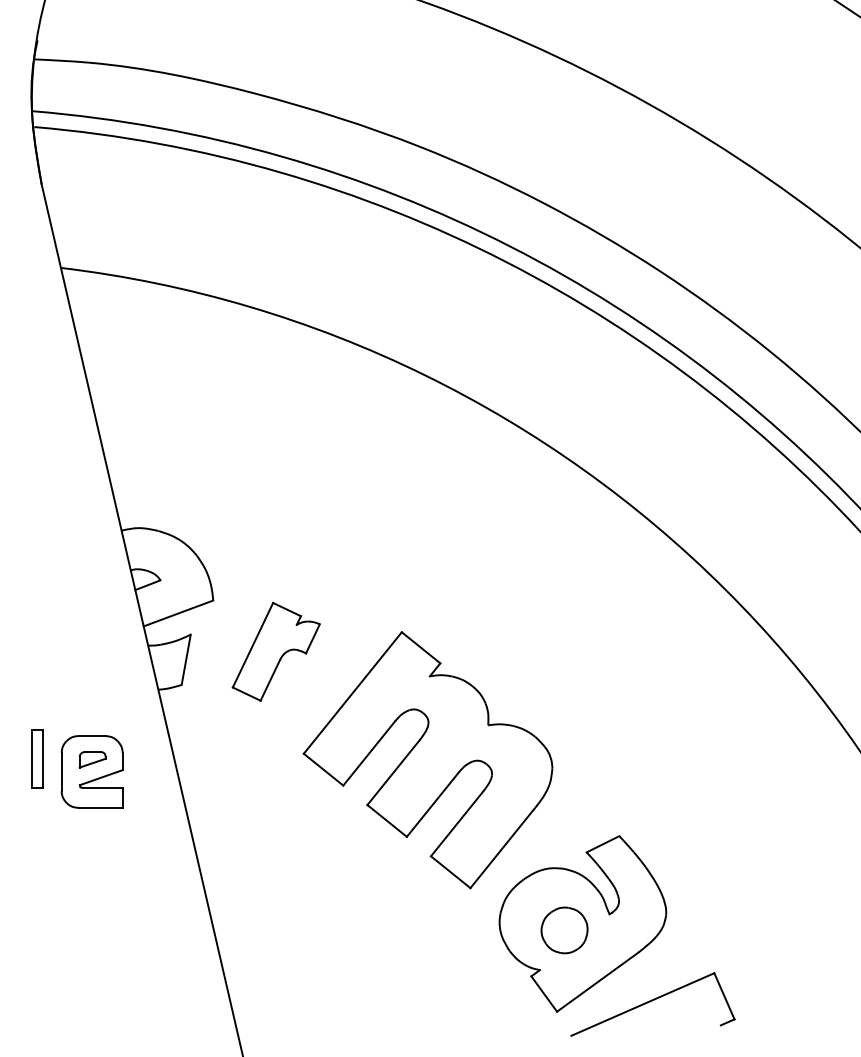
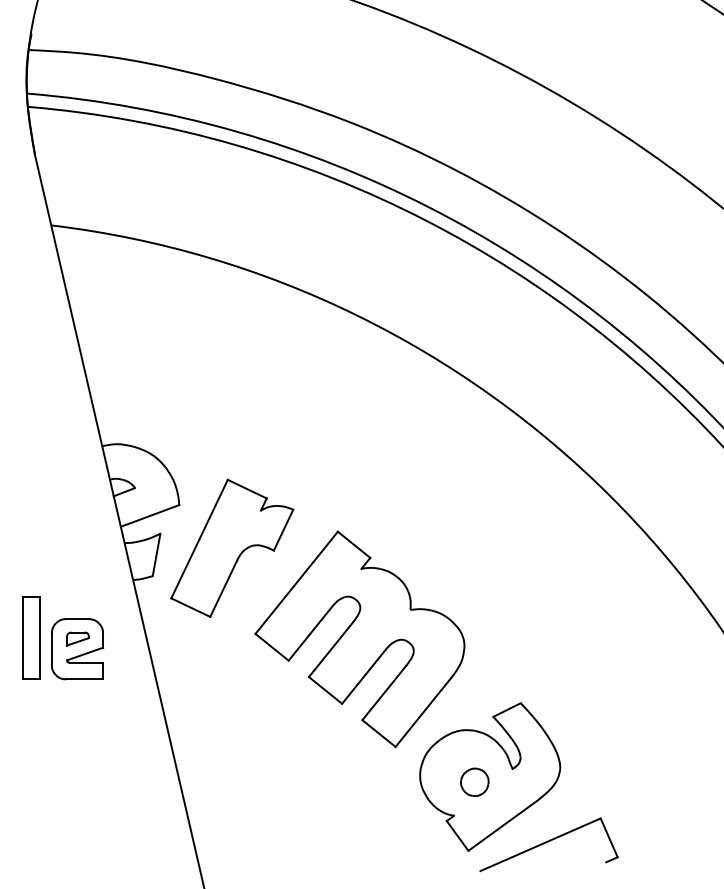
part: (276, 650) -> (232, 547), size x1.67
part: (37, 758) -> (31, 637), size x1.67
part: (564, 929) -> (474, 781), size x0.71

